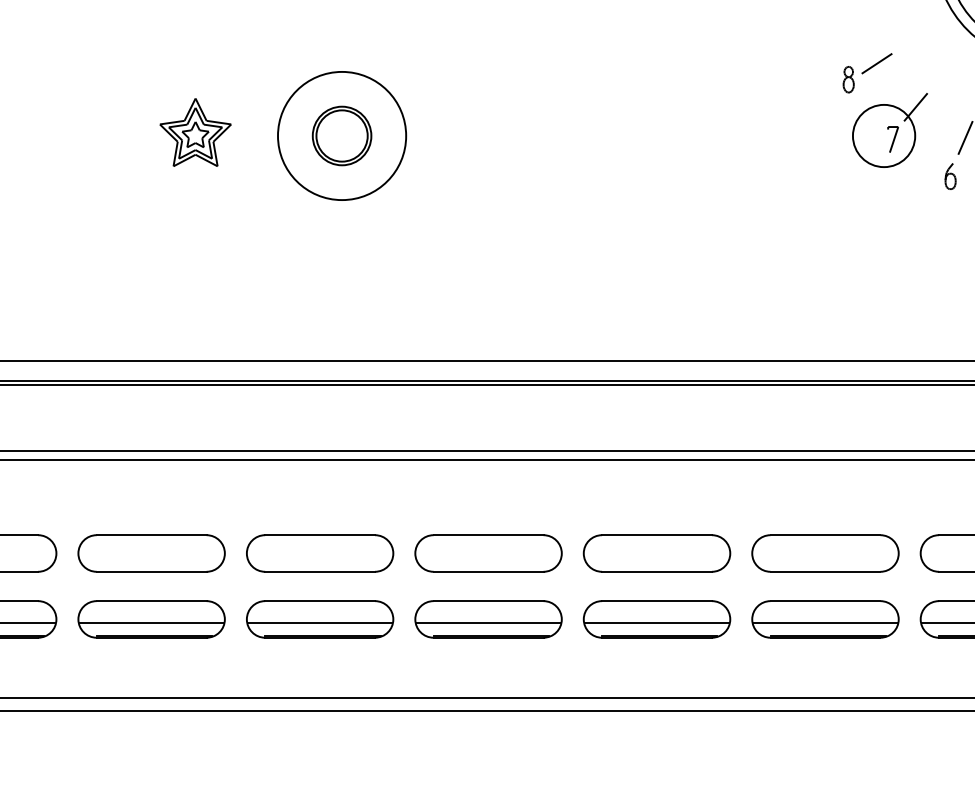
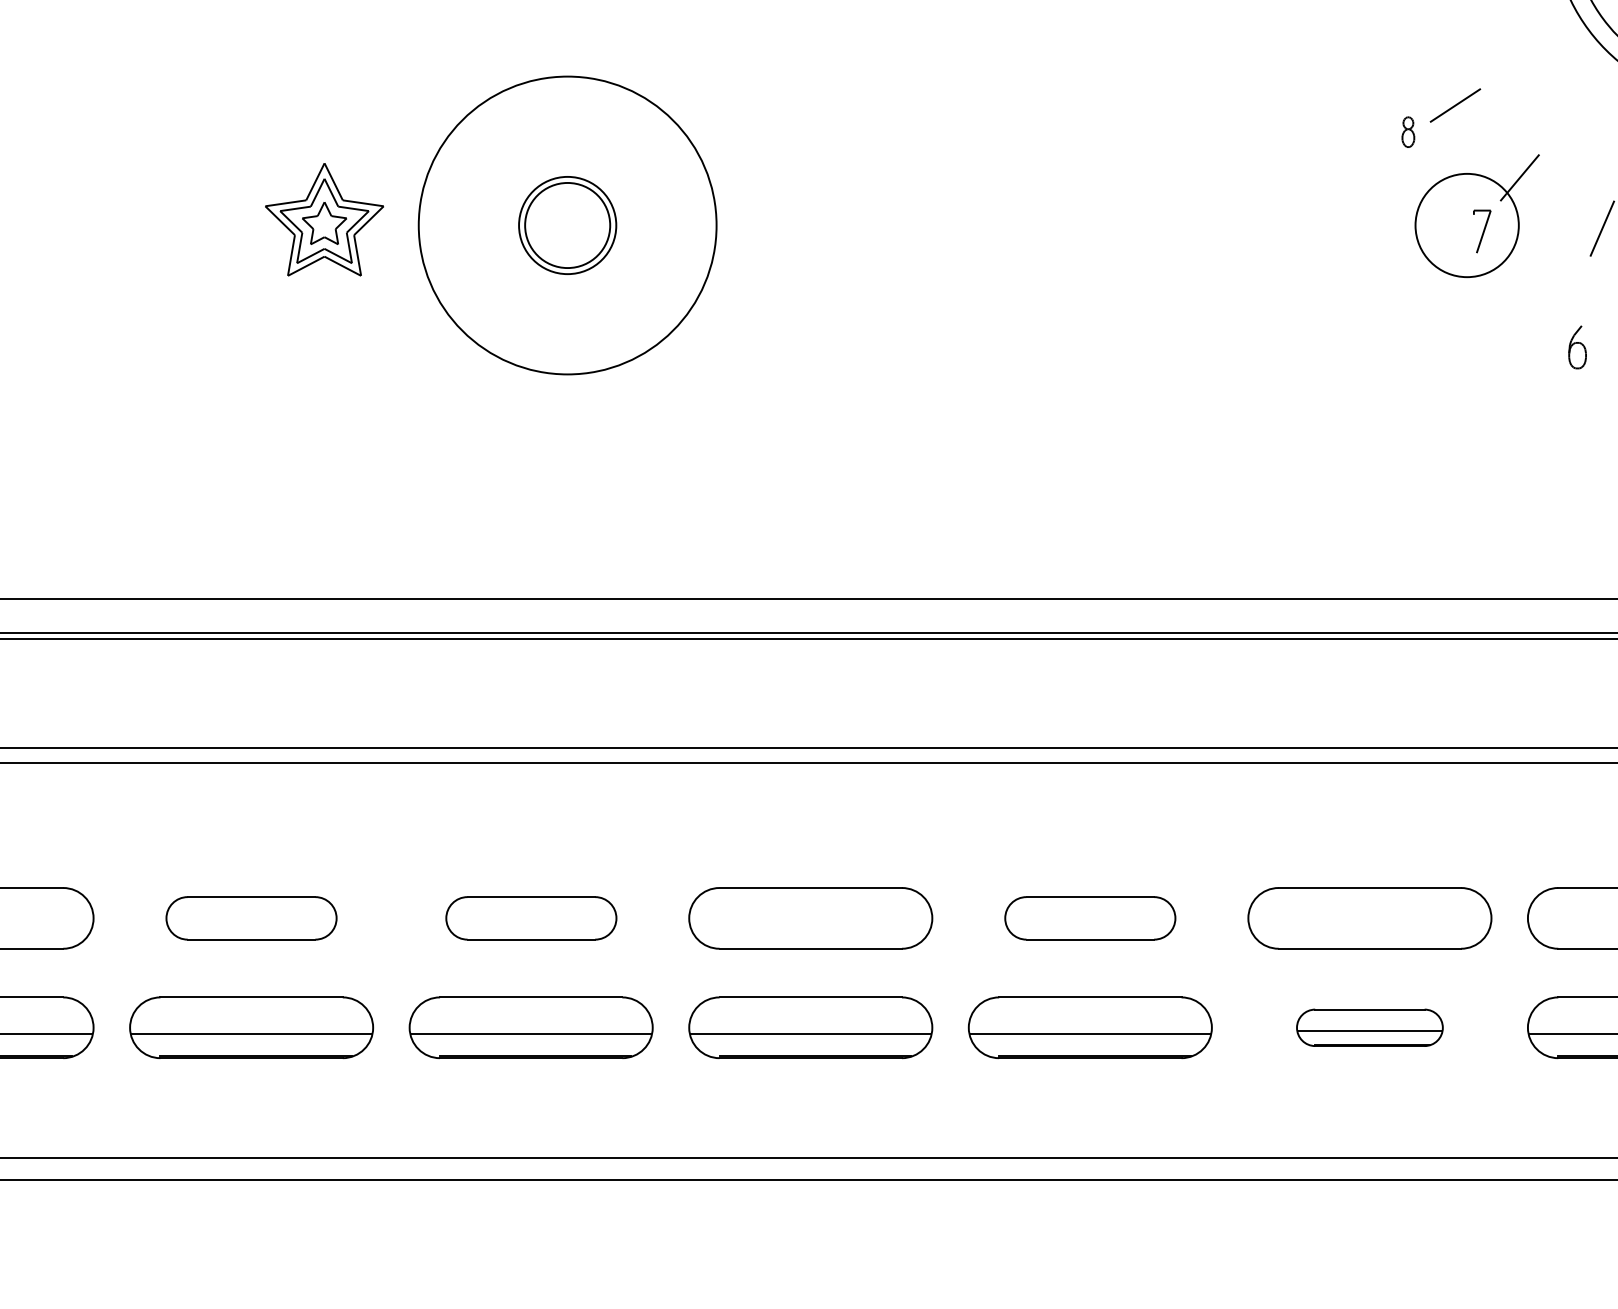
part: (848, 79) -> (1408, 131), size x0.7
circle: (342, 135) -> (568, 224), size x1.4
part: (950, 176) -> (1577, 347), moved
part: (151, 553) -> (251, 918), size x0.7
part: (320, 553) -> (531, 918), size x0.7
part: (656, 553) -> (1089, 918), size x0.7
part: (825, 619) -> (1369, 1027), size x0.6

